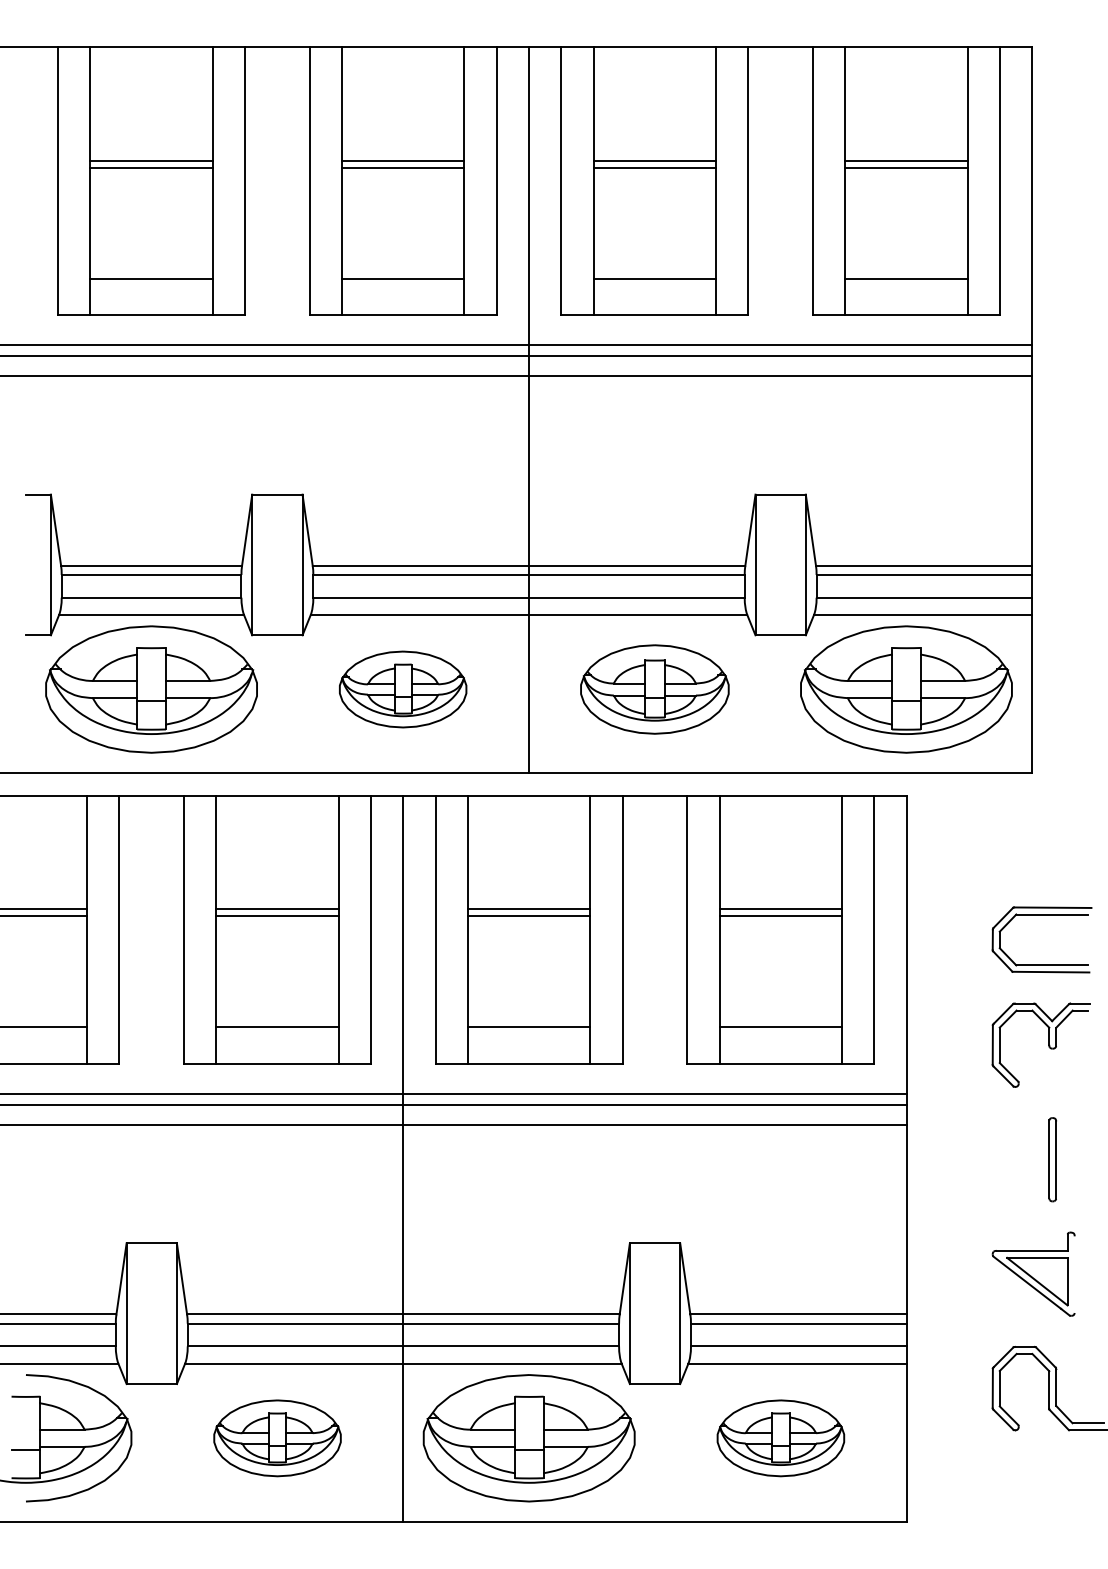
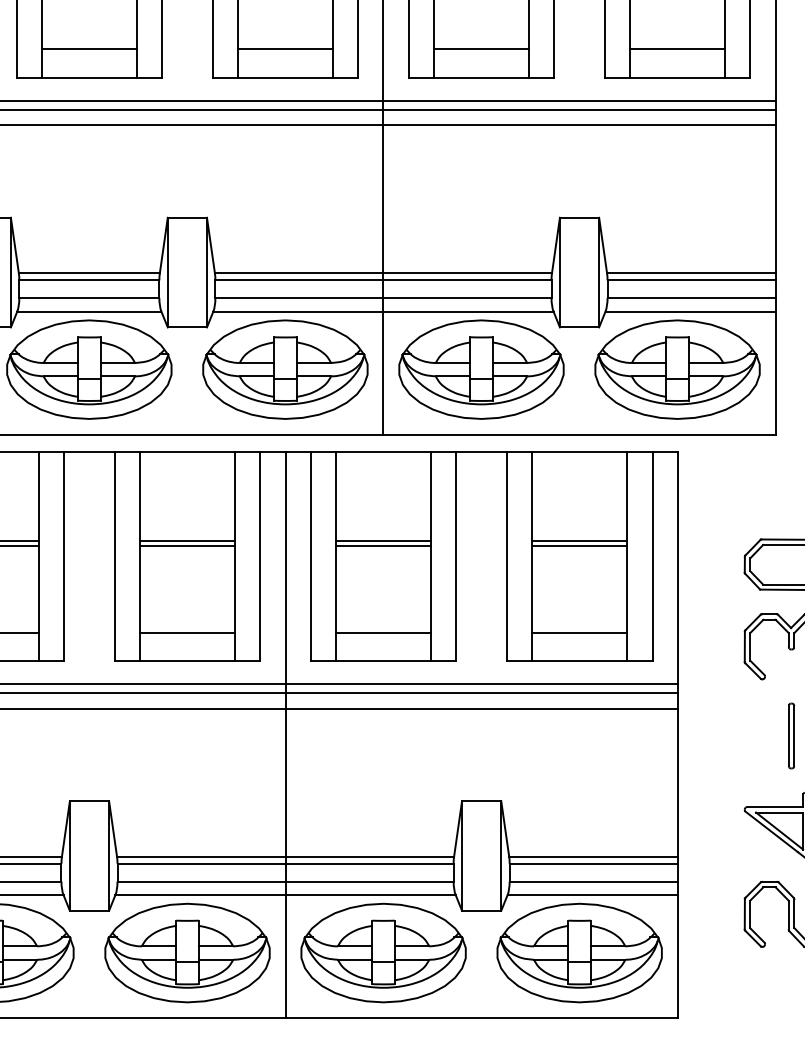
part: (402, 689) -> (284, 369), size x1.67
part: (654, 689) -> (481, 369), size x1.43
part: (277, 1438) -> (187, 953), size x1.67
part: (780, 1438) -> (579, 953), size x1.67

